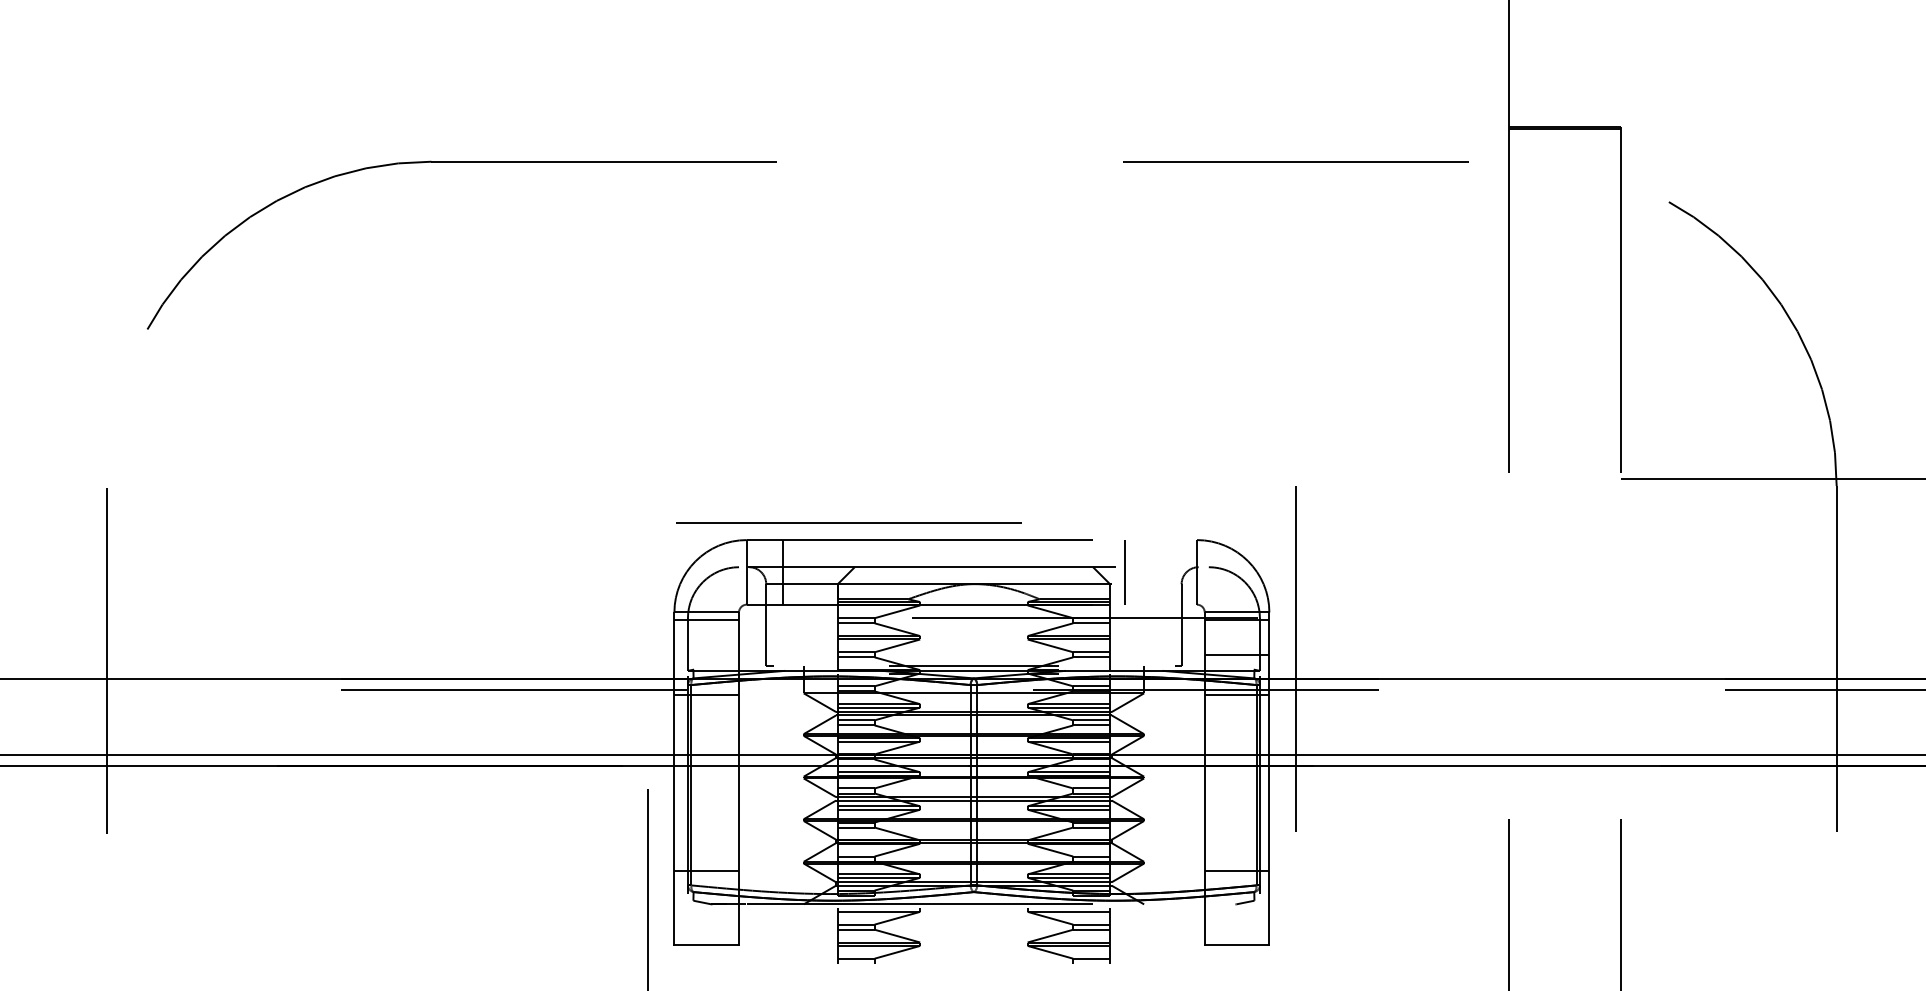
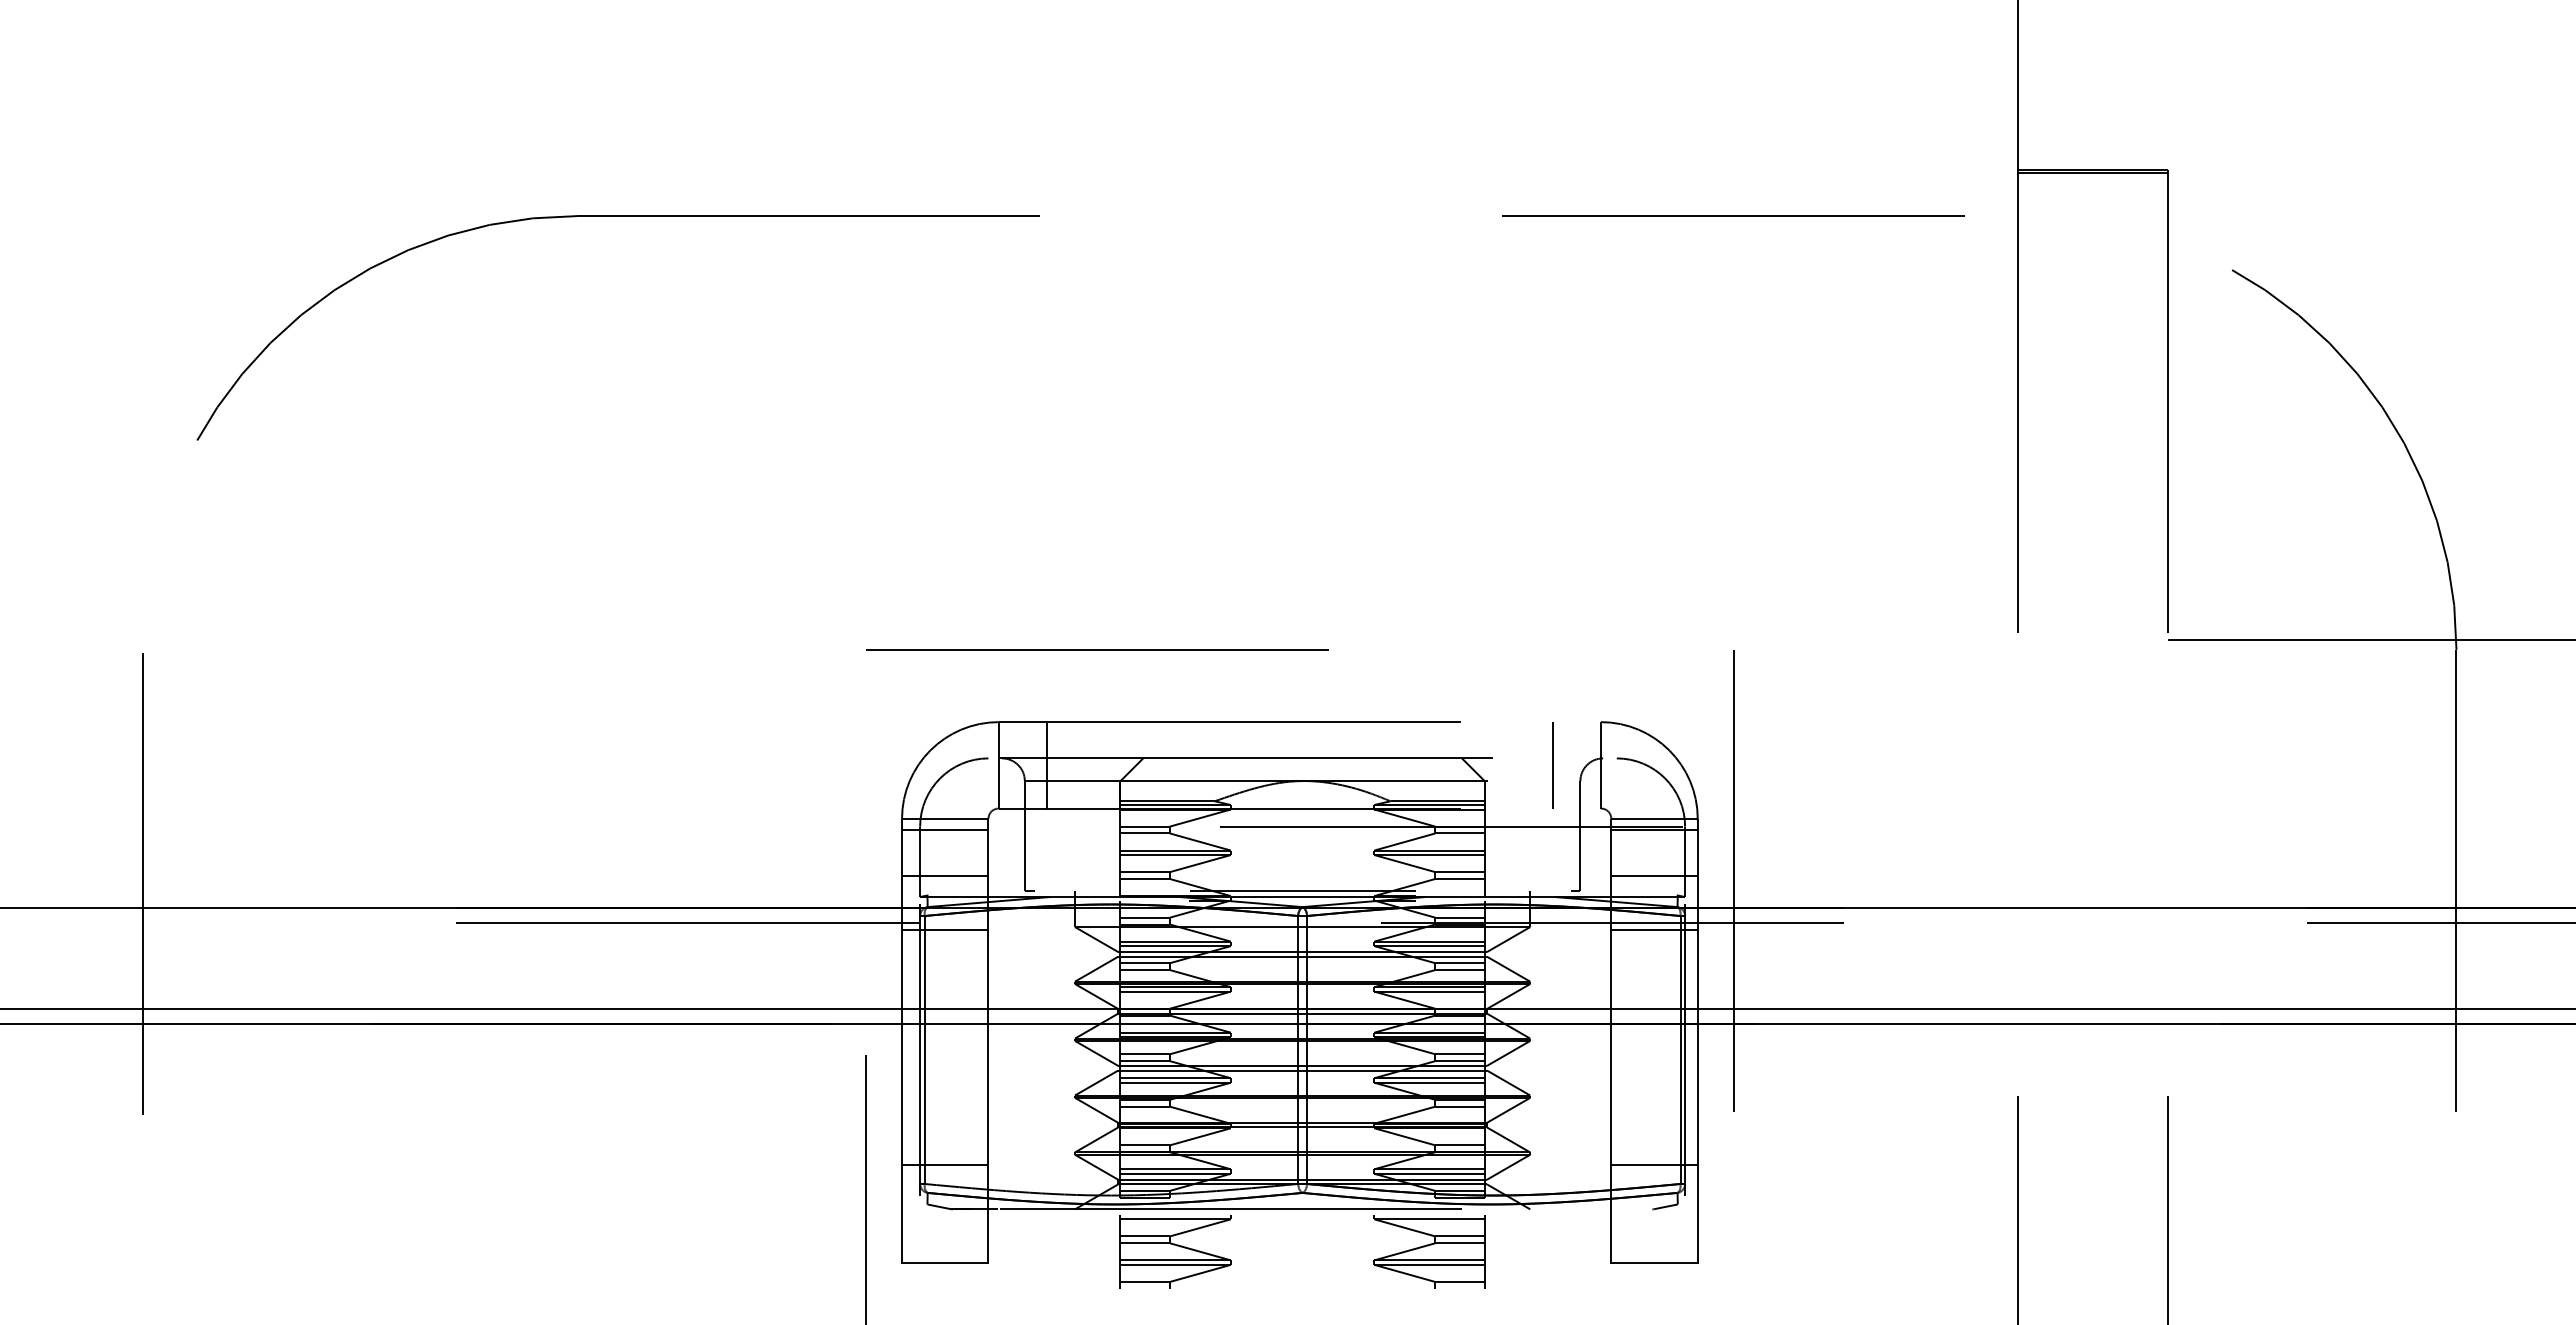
line: (848, 522) -> (1097, 649), moved
line: (1124, 572) -> (1552, 765), moved
line: (706, 655) -> (945, 876), added

